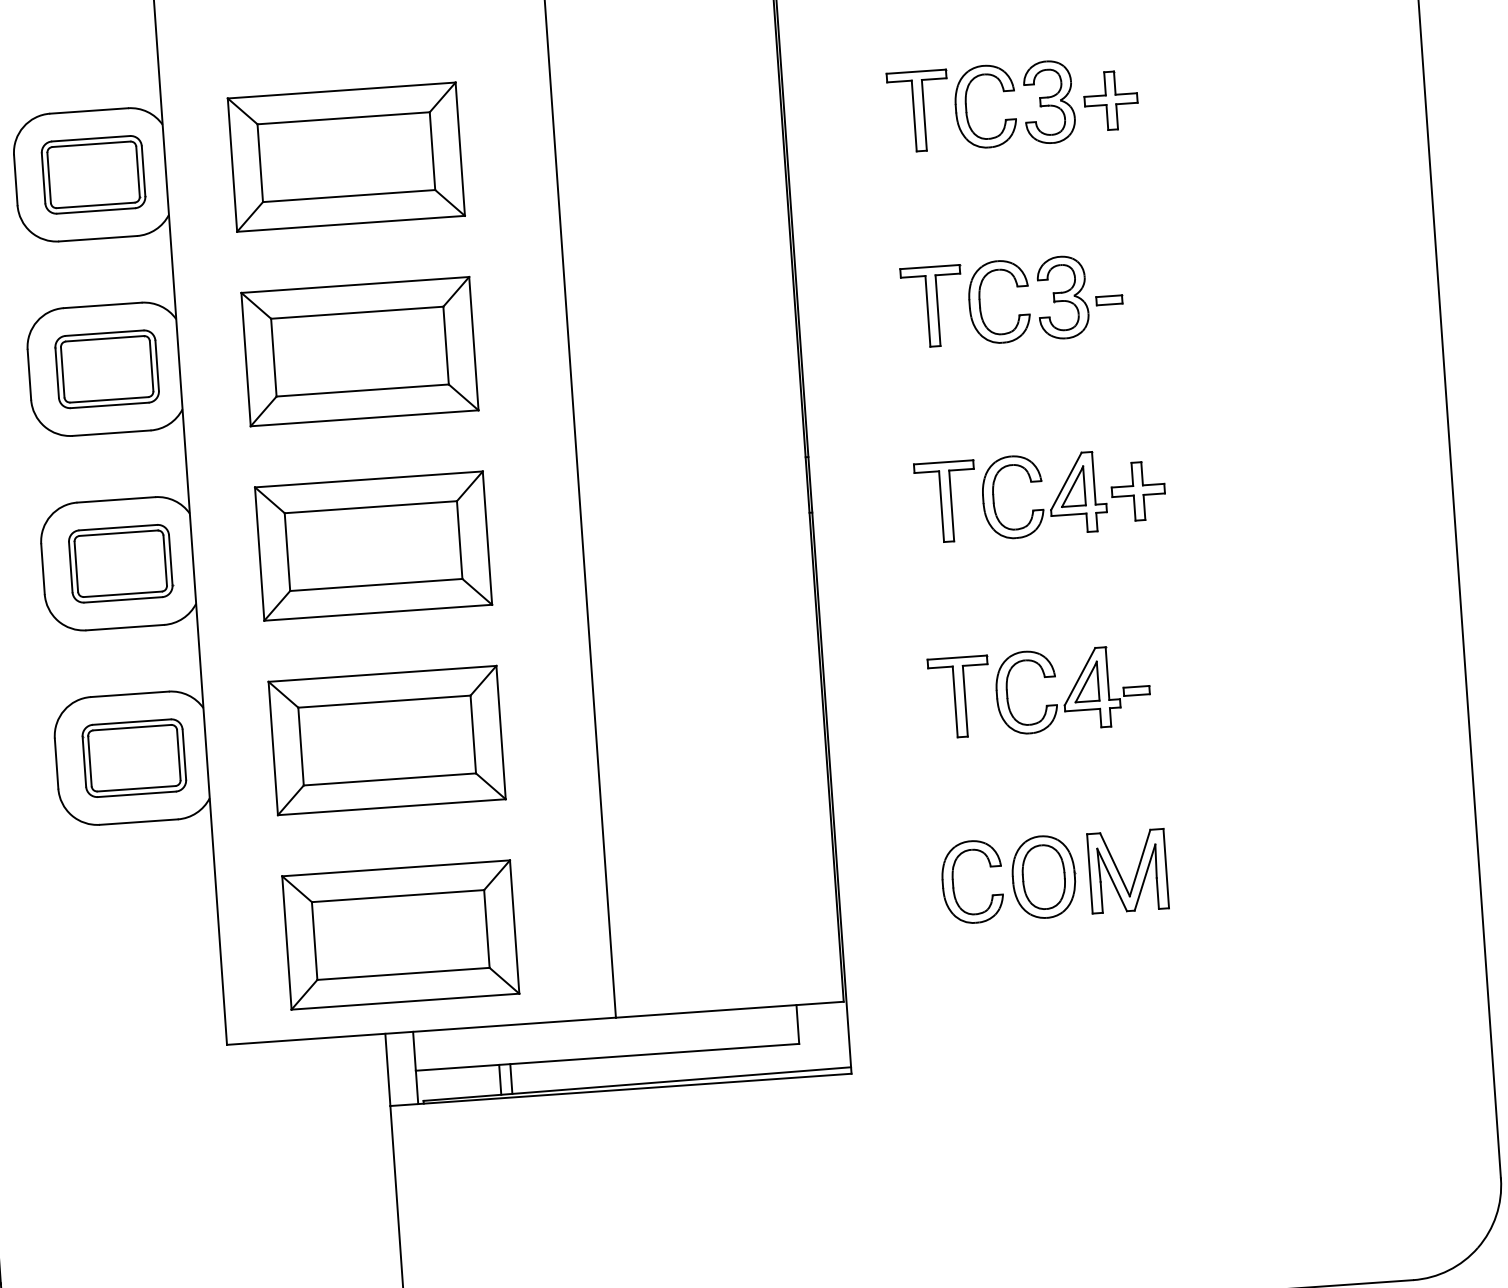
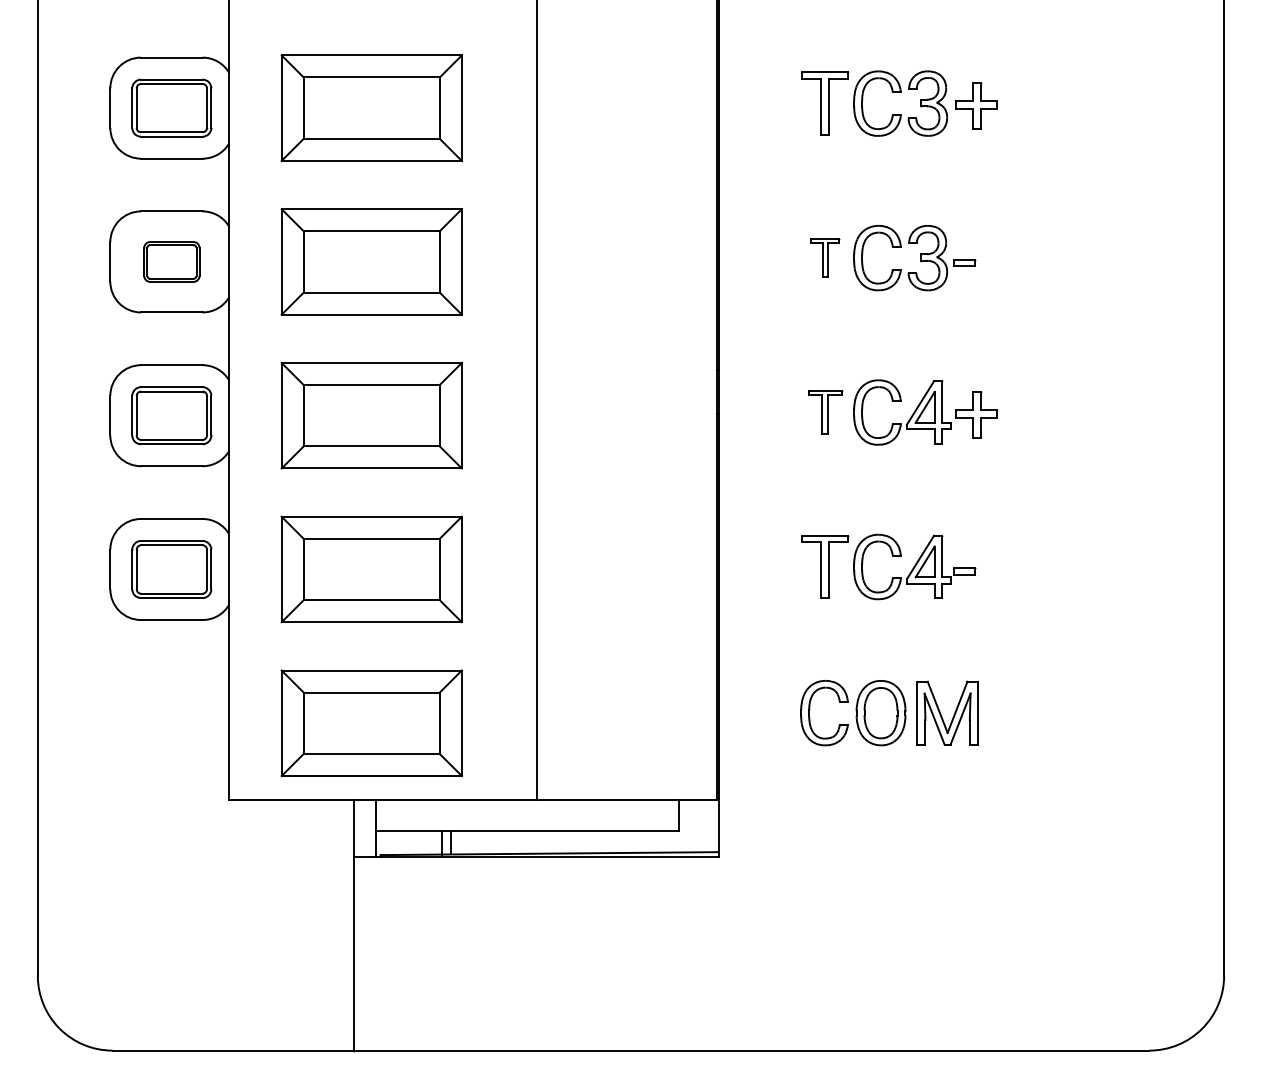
part: (933, 305) -> (825, 257), size x0.6
part: (106, 368) -> (171, 261), size x0.7
part: (947, 501) -> (825, 412), size x0.7

